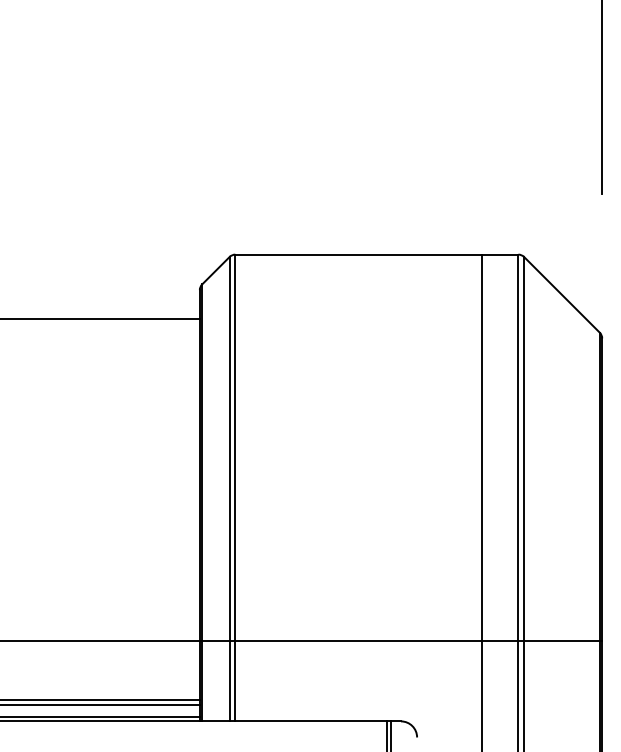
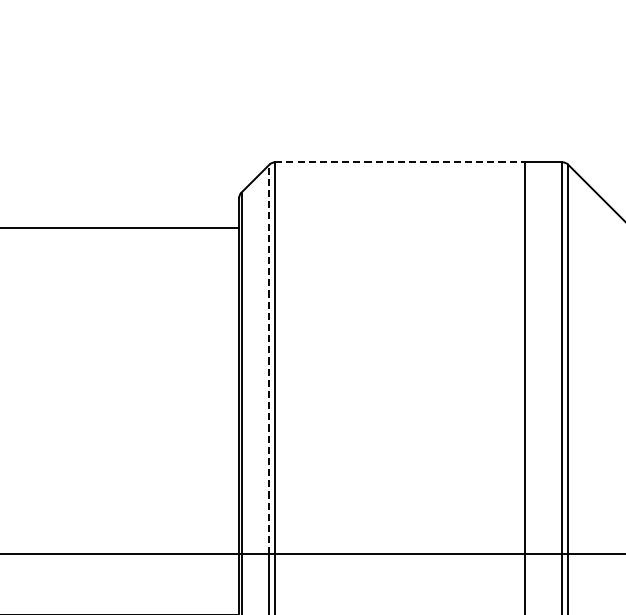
line: (358, 254) -> (400, 162), solid -> dashed
line: (229, 448) -> (269, 359), solid -> dashed

